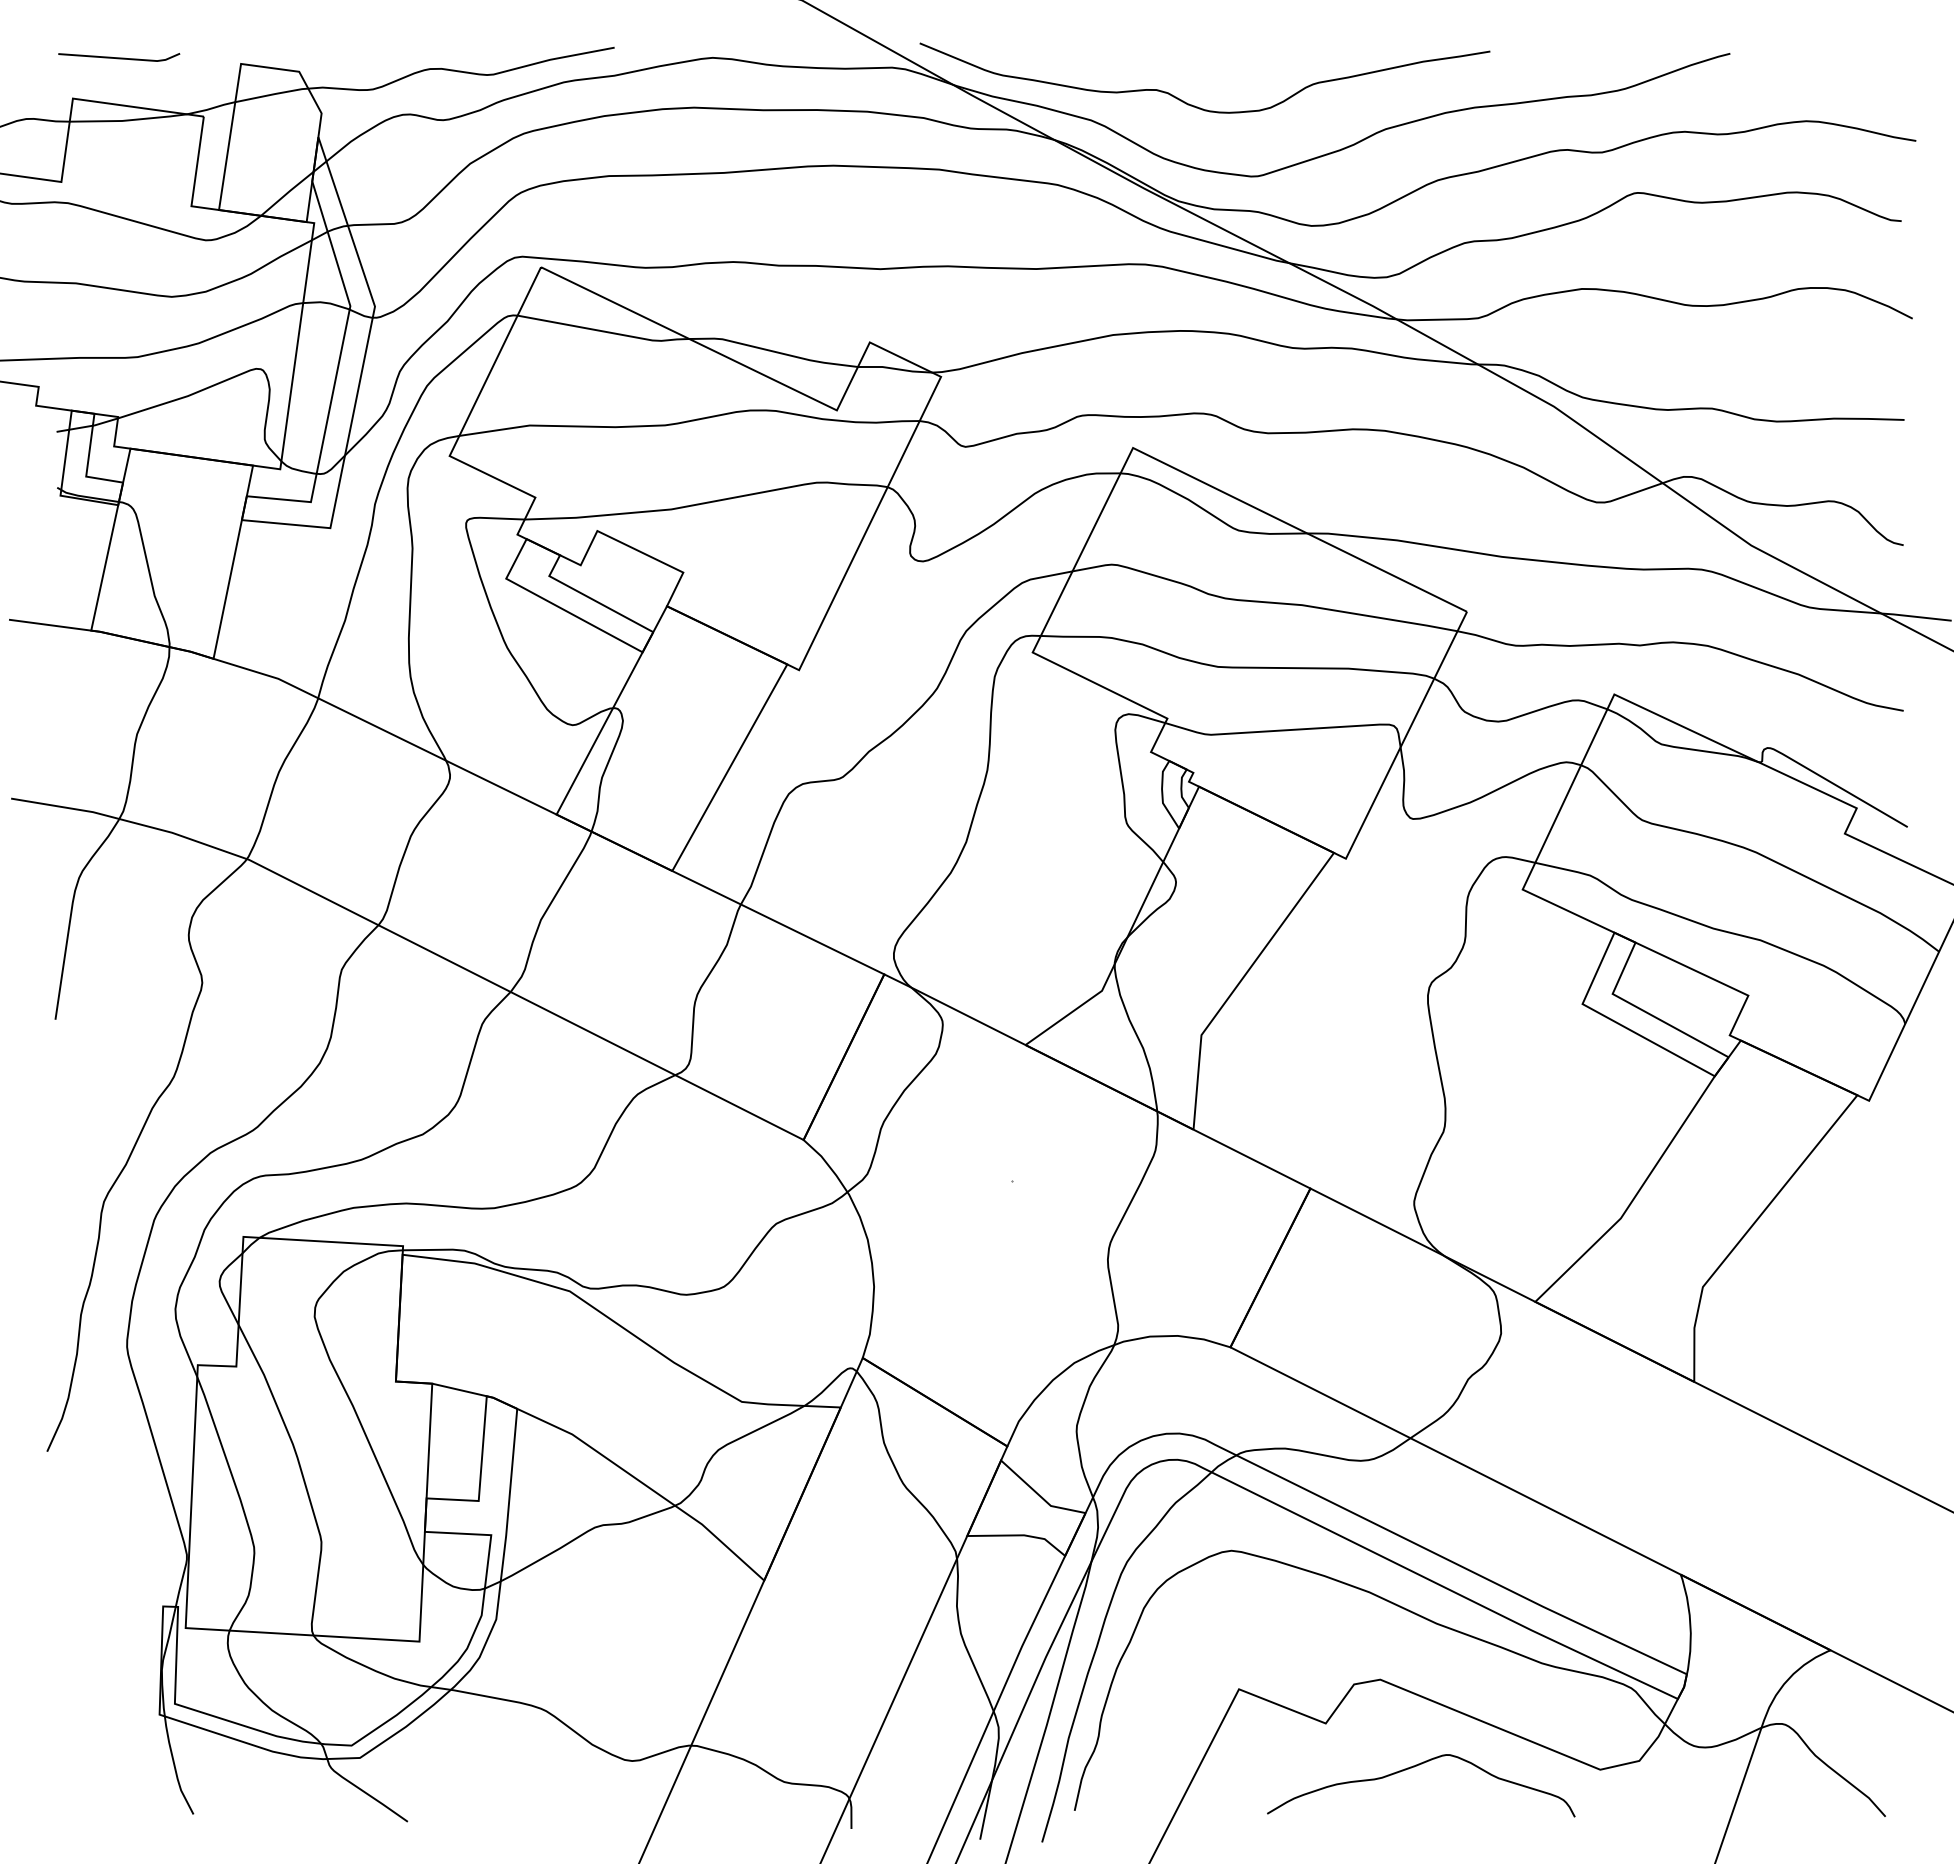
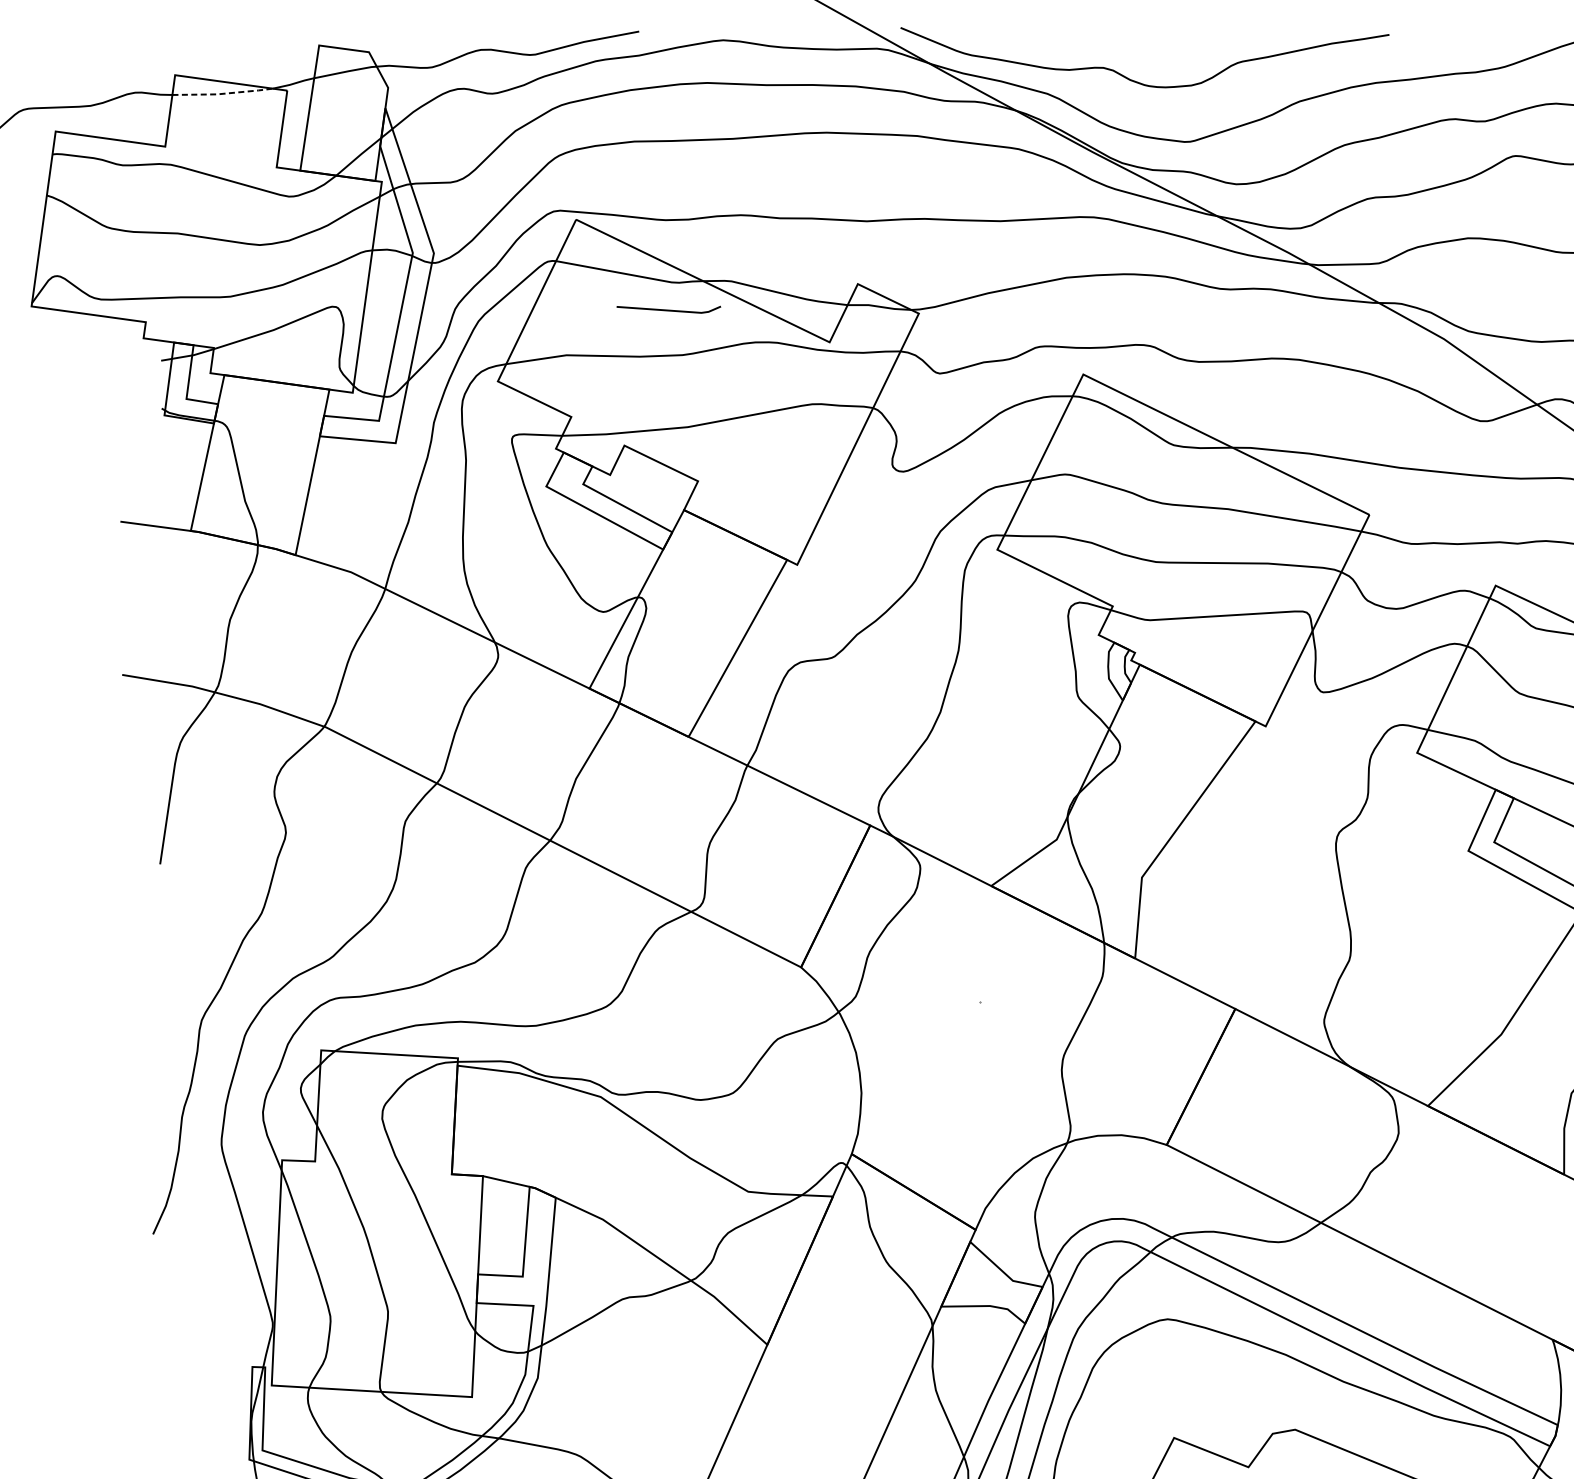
line: (119, 57) -> (669, 309), moved
line: (129, 120) -> (223, 93), solid -> dashed

